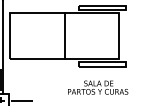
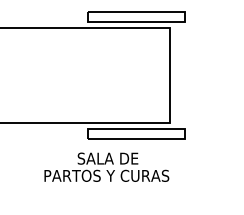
line: (64, 36) -> (57, 75), removed
text: (98, 87) -> (107, 166), moved

